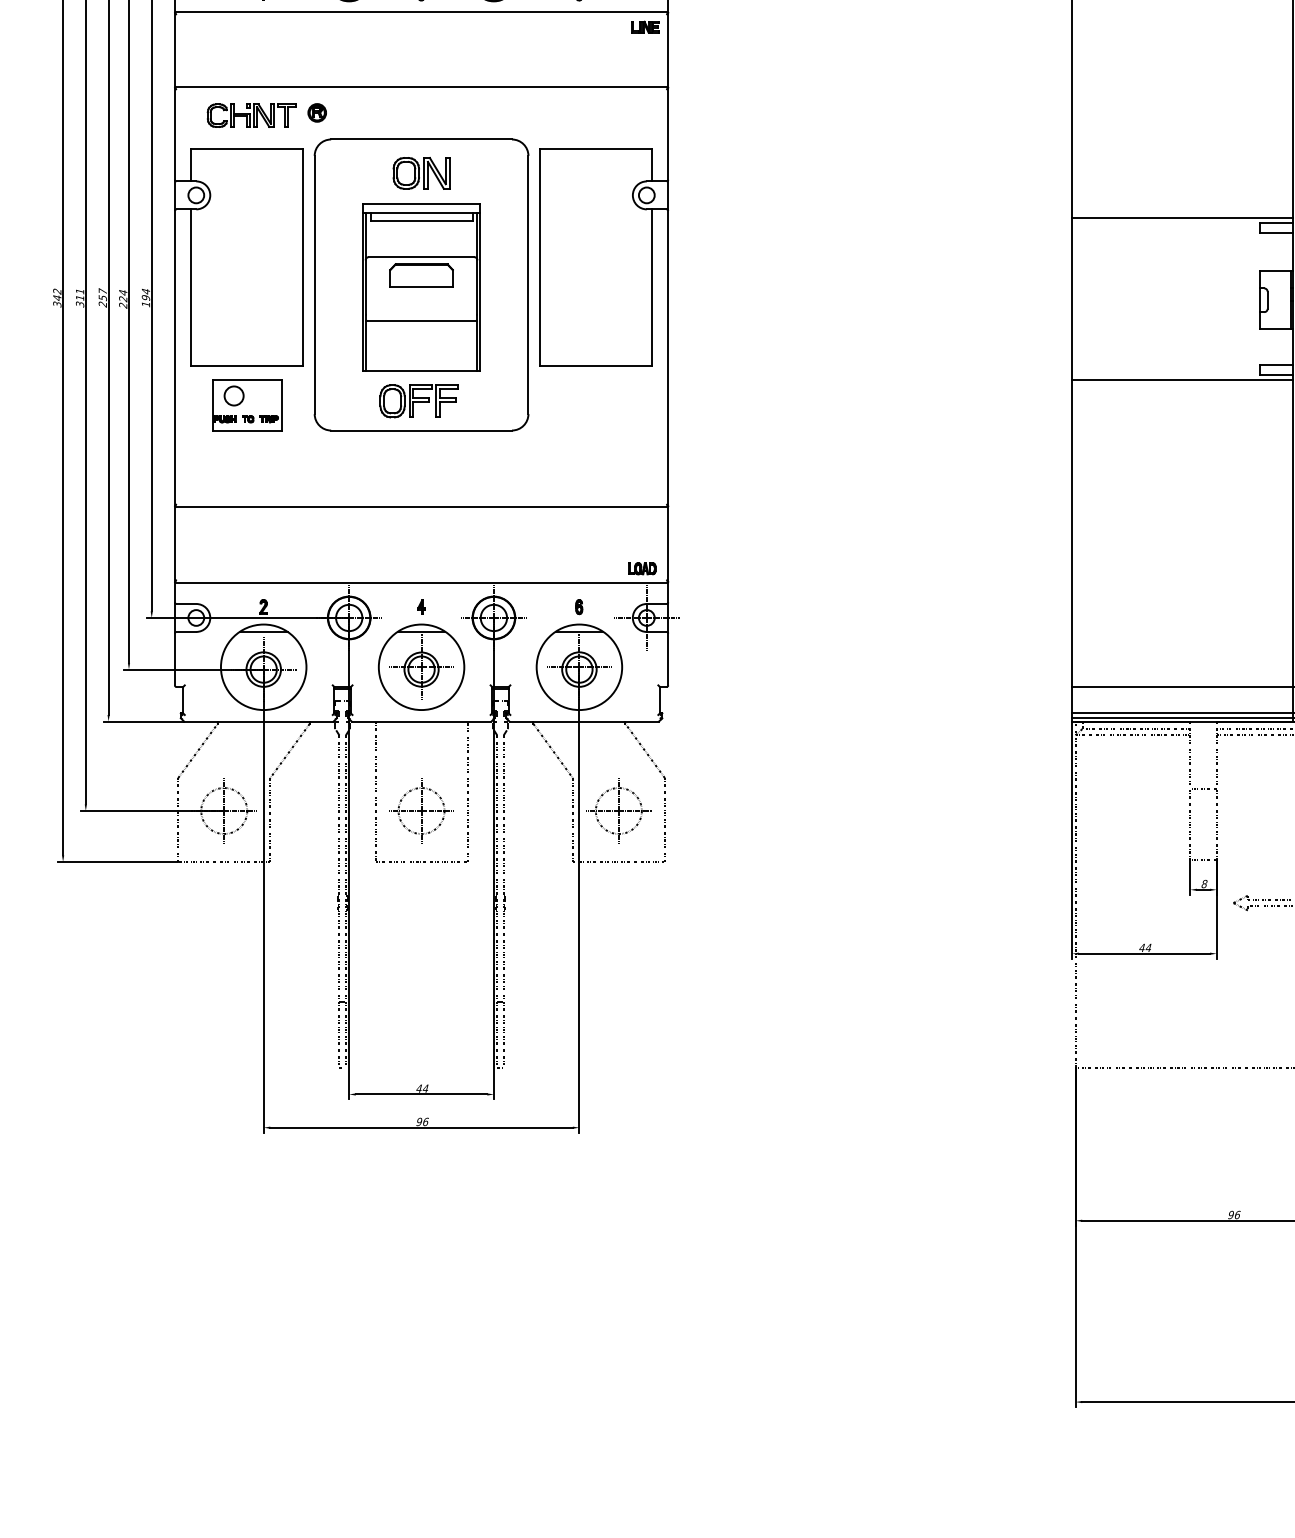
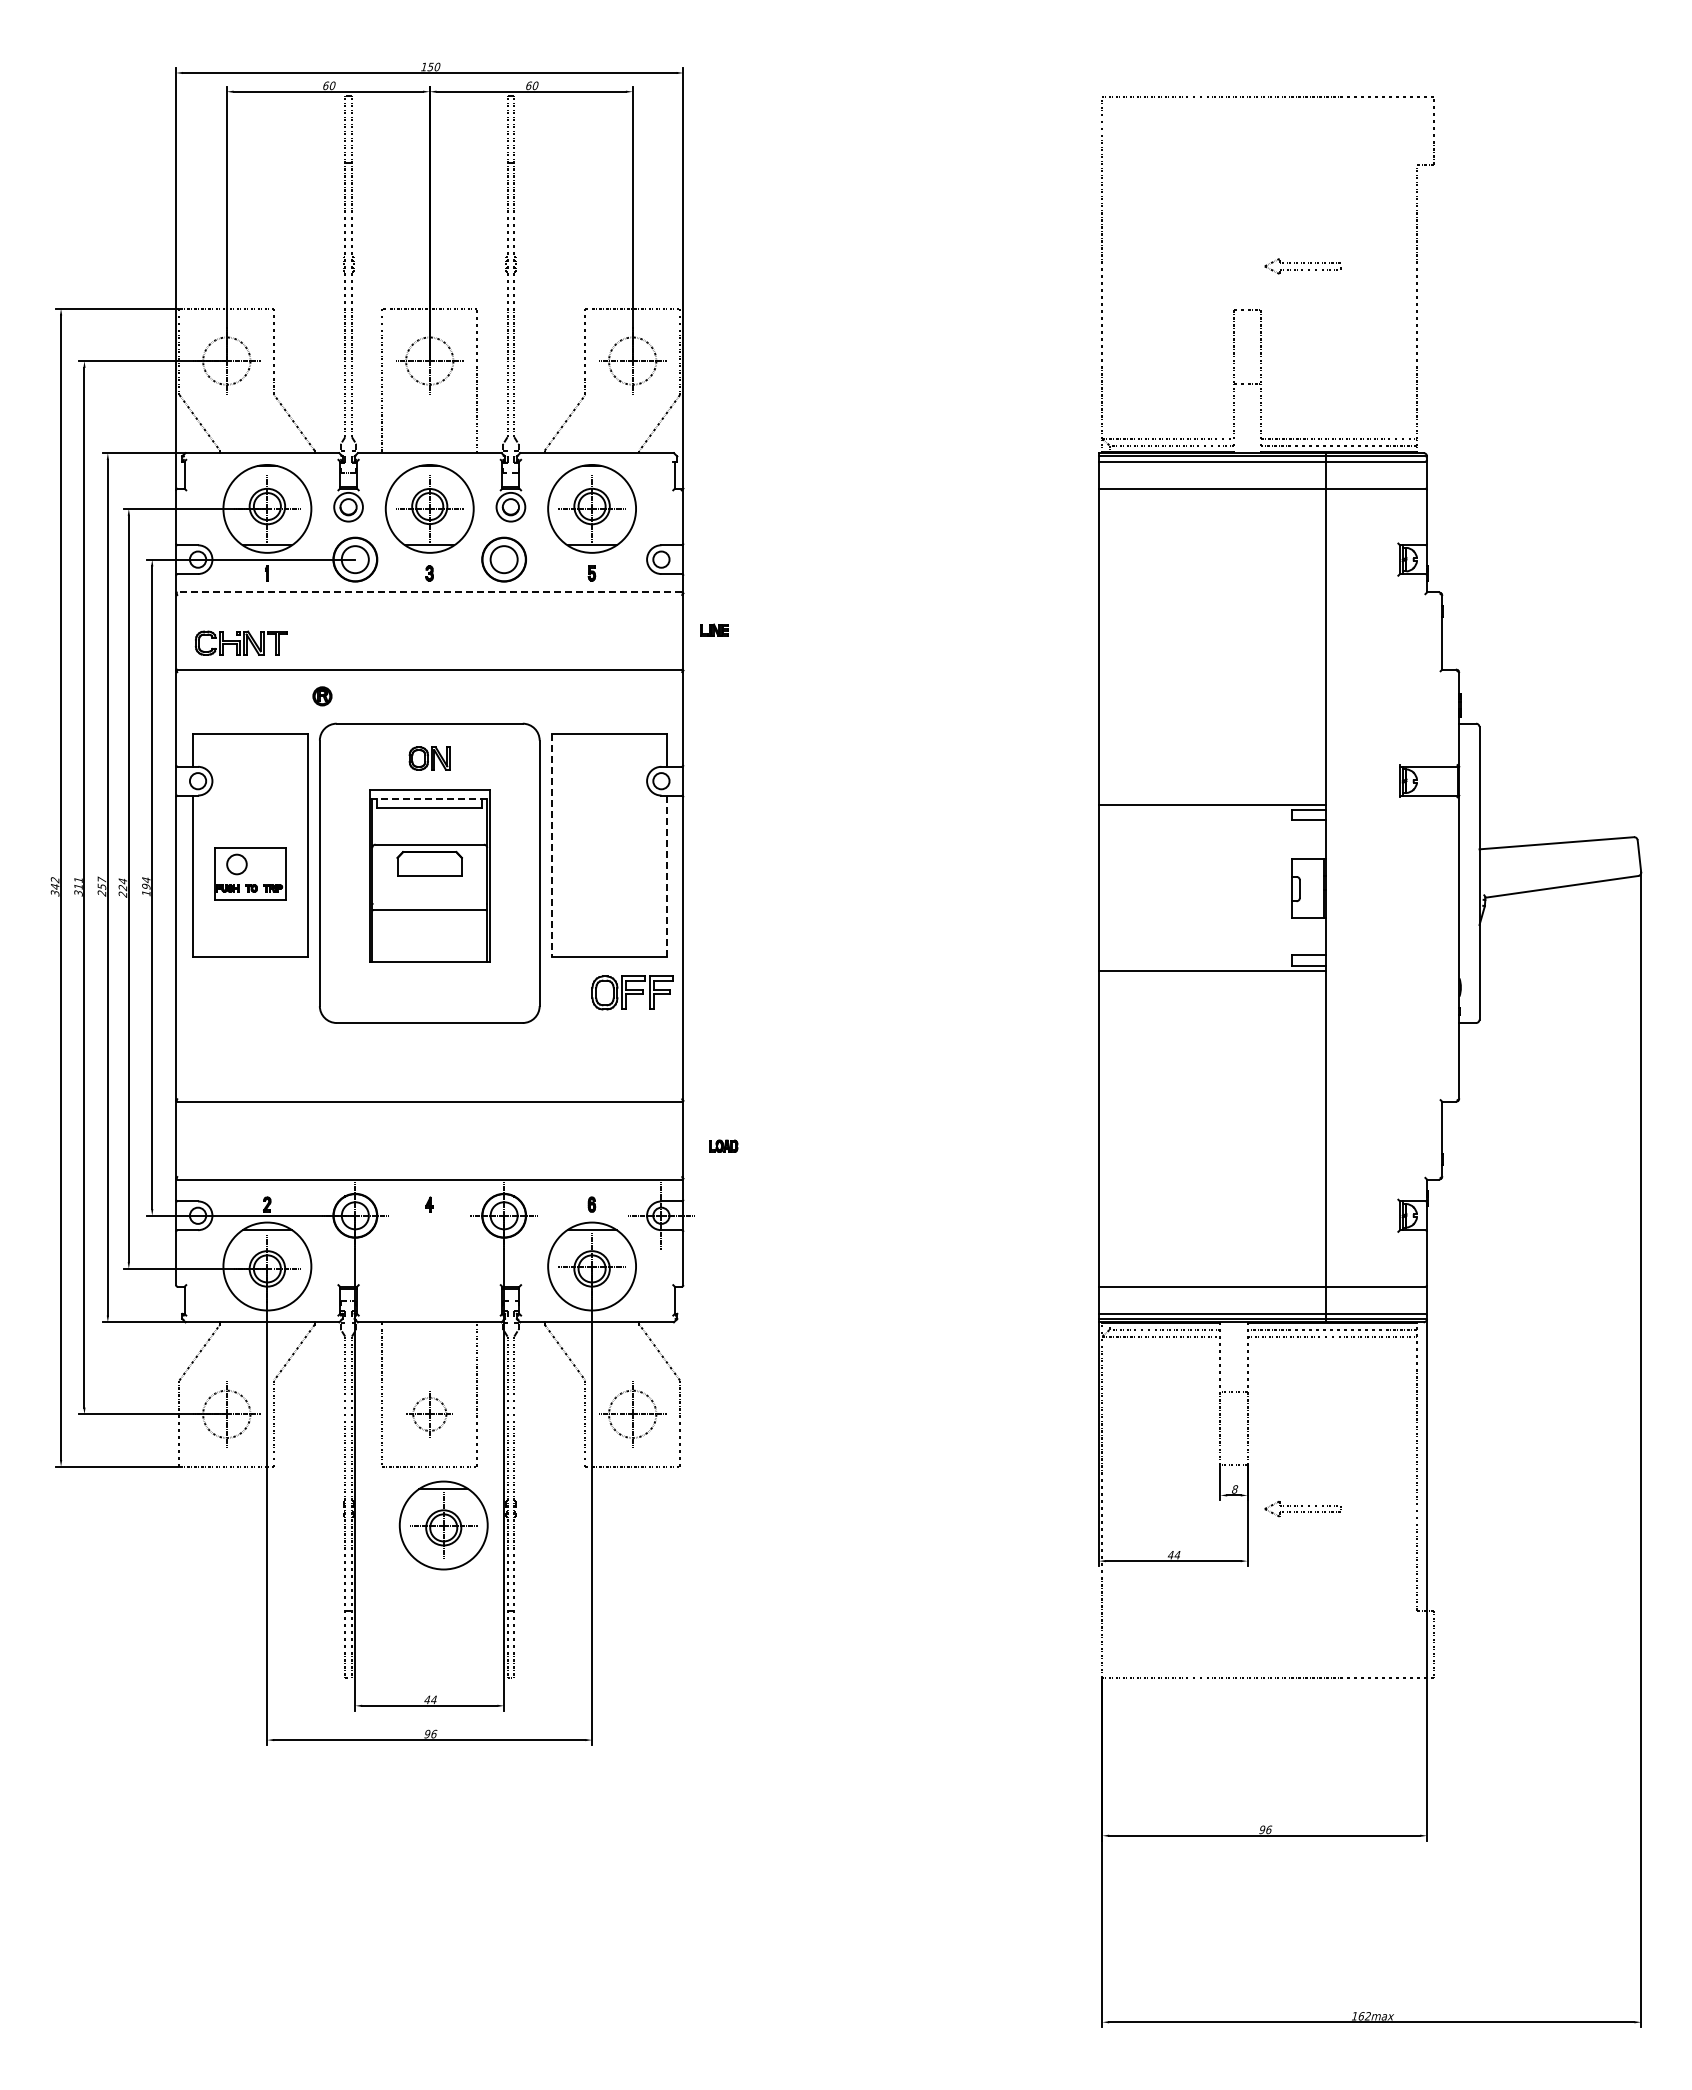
line: (421, 11) -> (429, 592), solid -> dashed
part: (644, 26) -> (714, 629), moved
part: (252, 115) -> (241, 642), moved
part: (421, 173) -> (429, 758), size x0.7
line: (422, 212) -> (430, 798), solid -> dashed
line: (539, 257) -> (551, 845), solid -> dashed
line: (651, 288) -> (666, 876), solid -> dashed
part: (419, 400) -> (632, 992), moved
part: (247, 404) -> (250, 873), moved
part: (642, 568) -> (723, 1145), moved
part: (421, 667) -> (443, 1525), moved
part: (421, 811) -> (429, 1414), size x0.7

